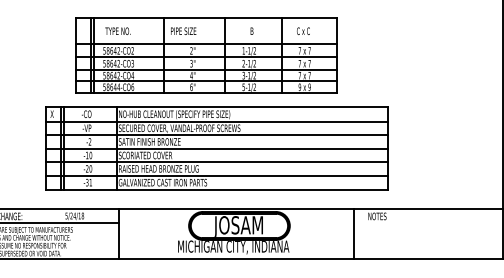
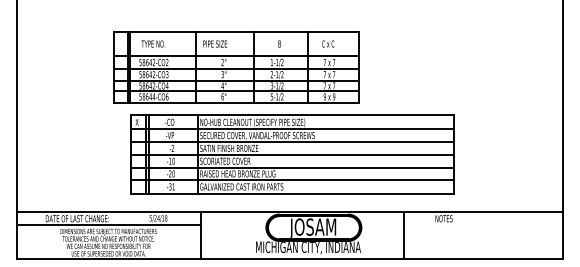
part: (206, 56) -> (236, 67), moved
line: (354, 234) -> (404, 235), moved

